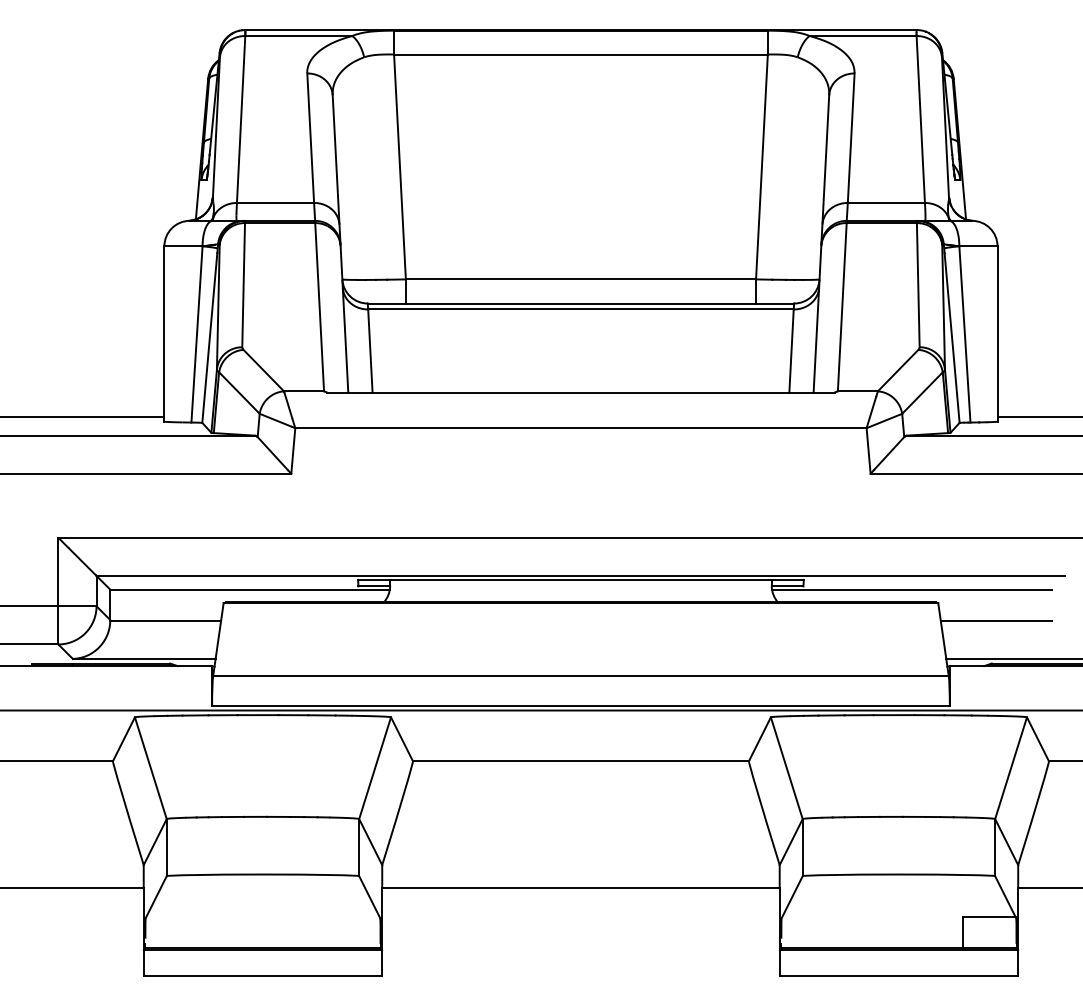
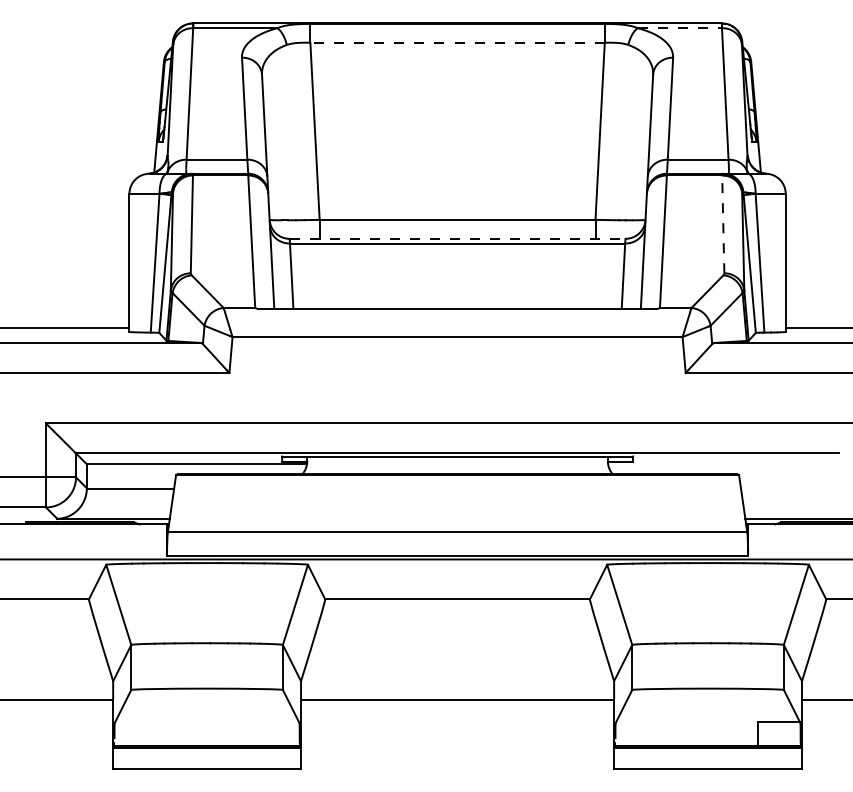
line: (863, 36) -> (680, 28), solid -> dashed
line: (580, 54) -> (457, 42), solid -> dashed
line: (918, 284) -> (723, 223), solid -> dashed
line: (581, 303) -> (458, 238), solid -> dashed
line: (911, 589) -> (717, 464), removed
line: (995, 620) -> (784, 488), removed

